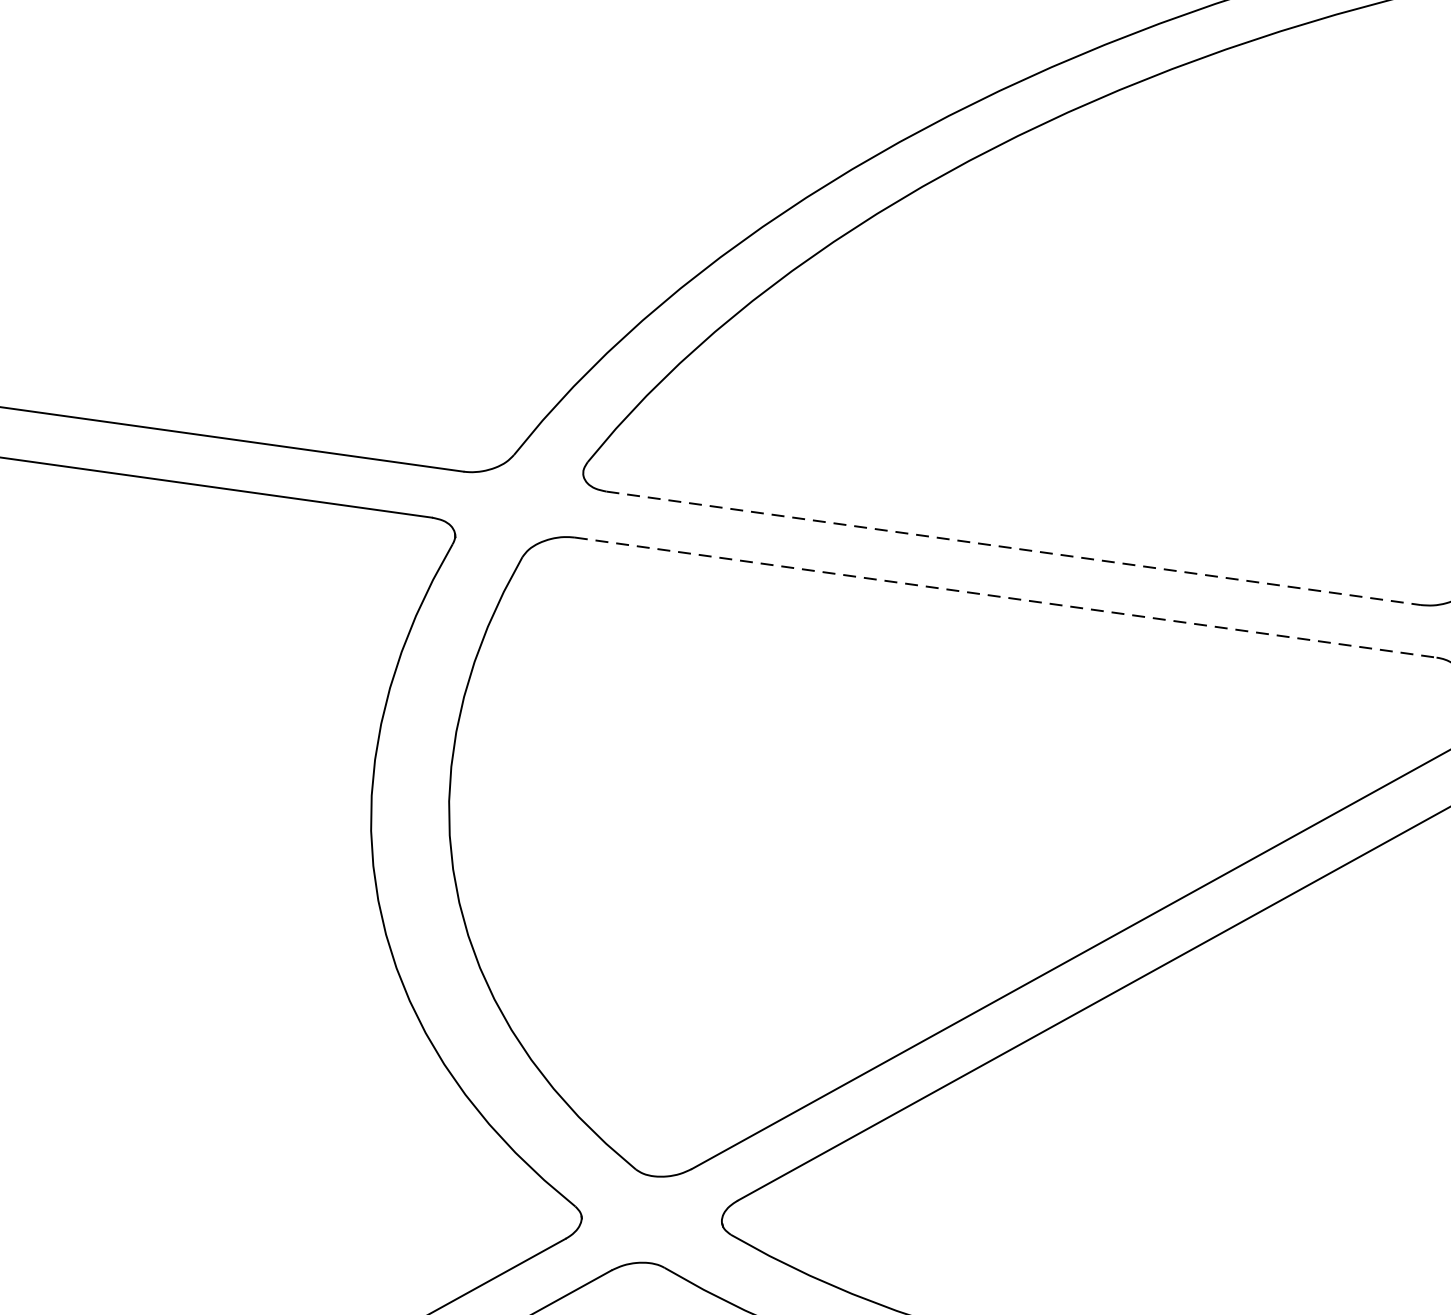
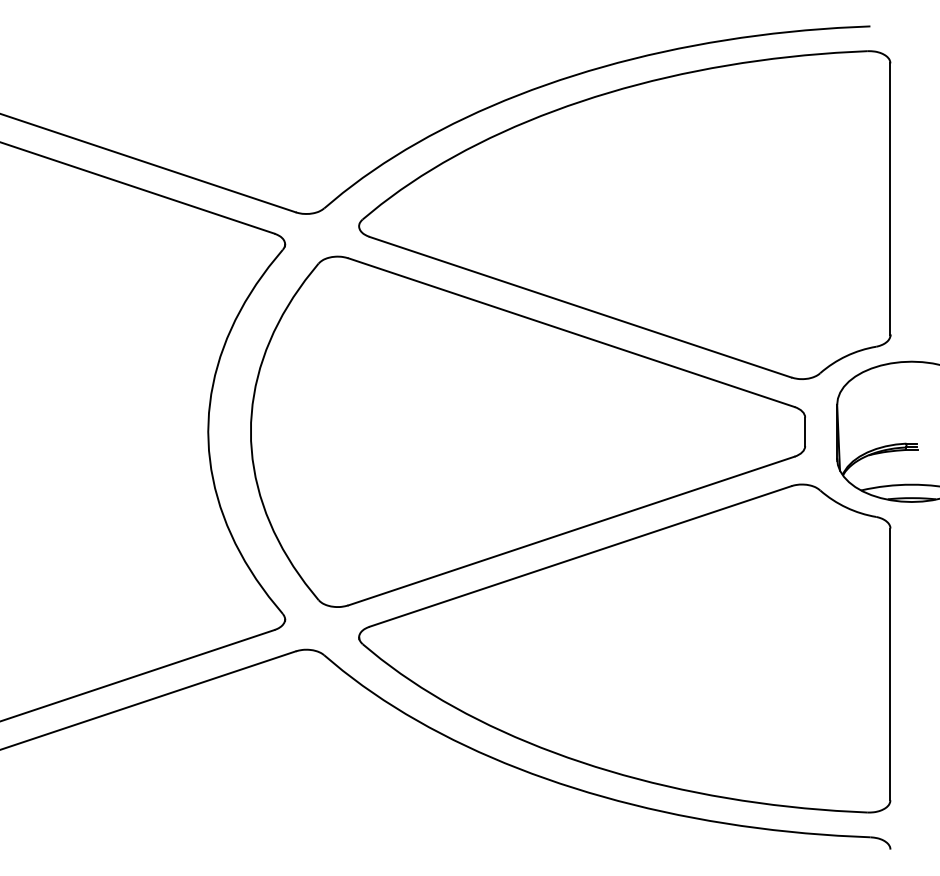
line: (1015, 548) -> (581, 307), dashed -> solid
line: (1005, 597) -> (571, 332), dashed -> solid

